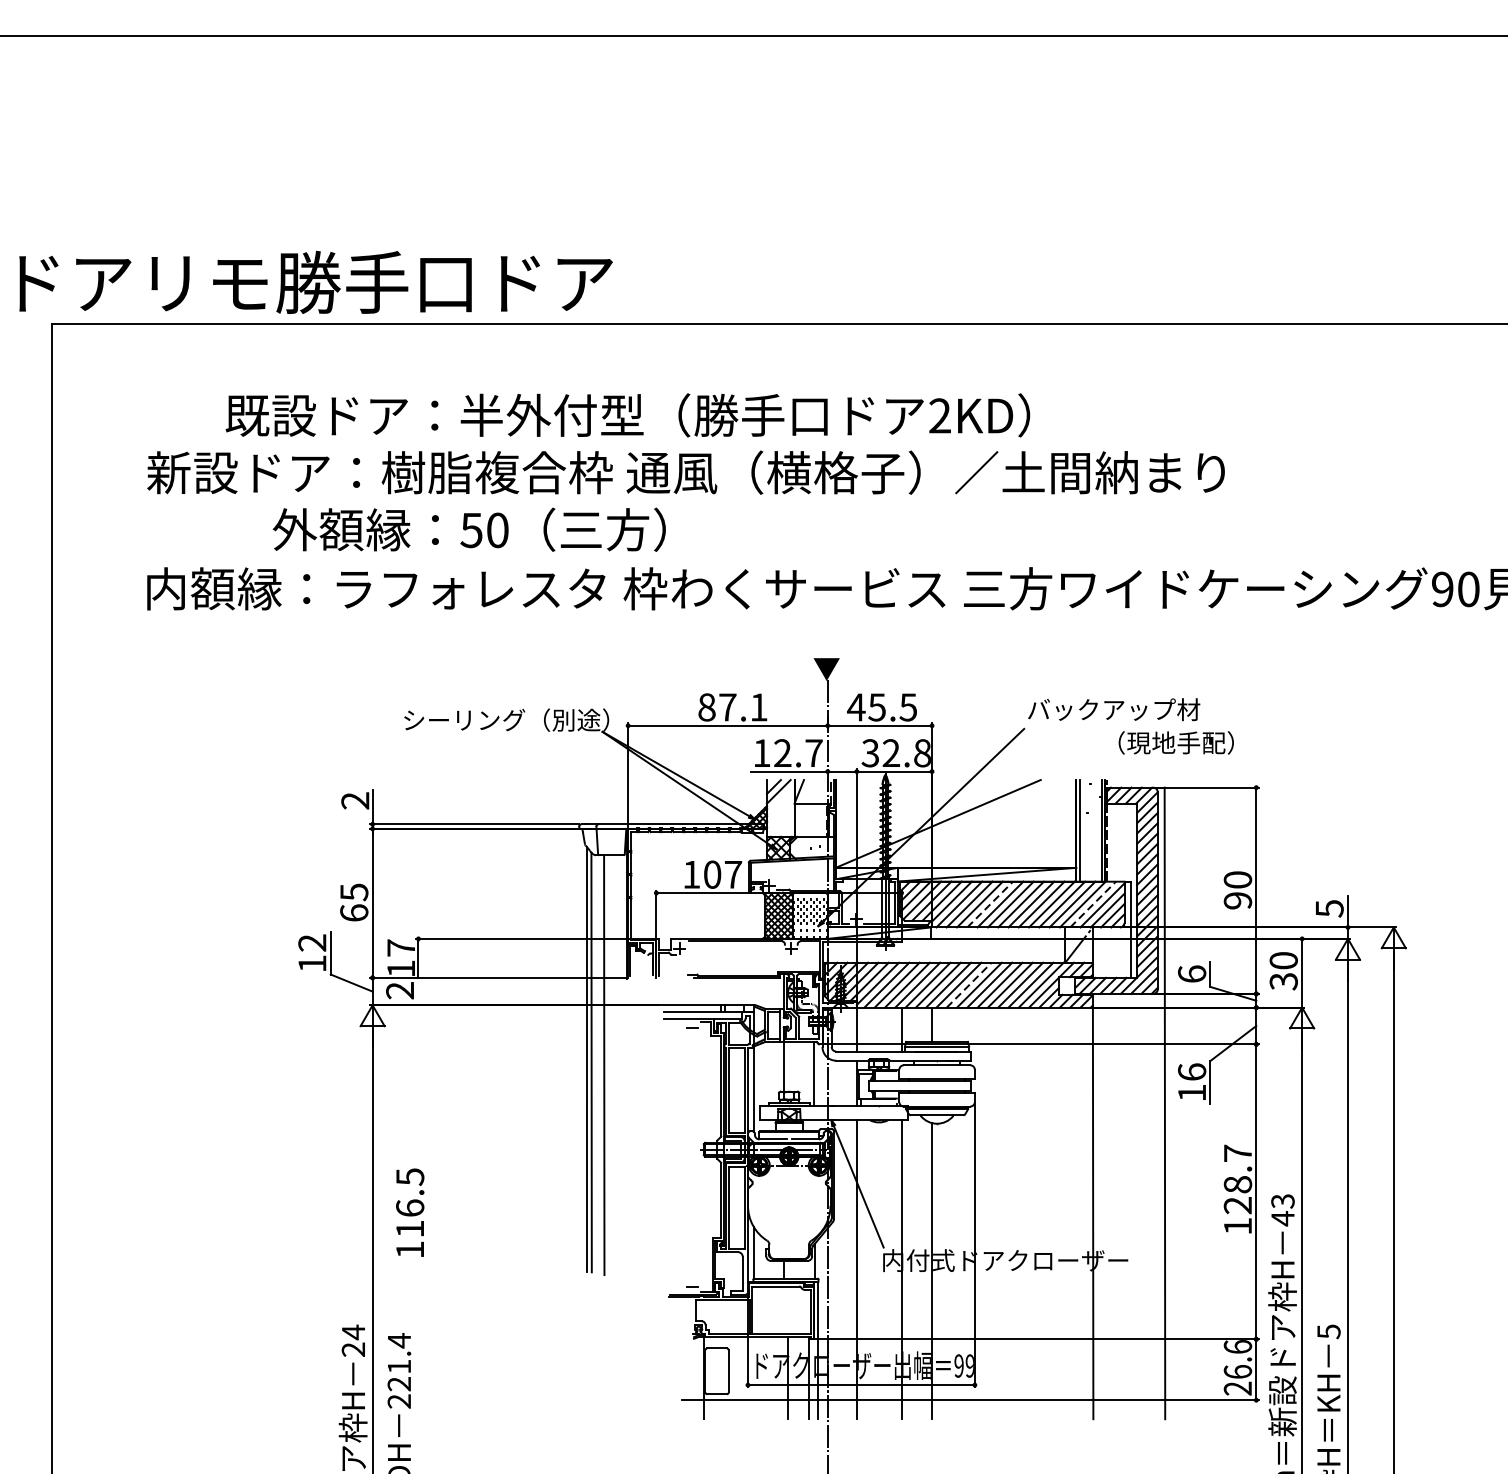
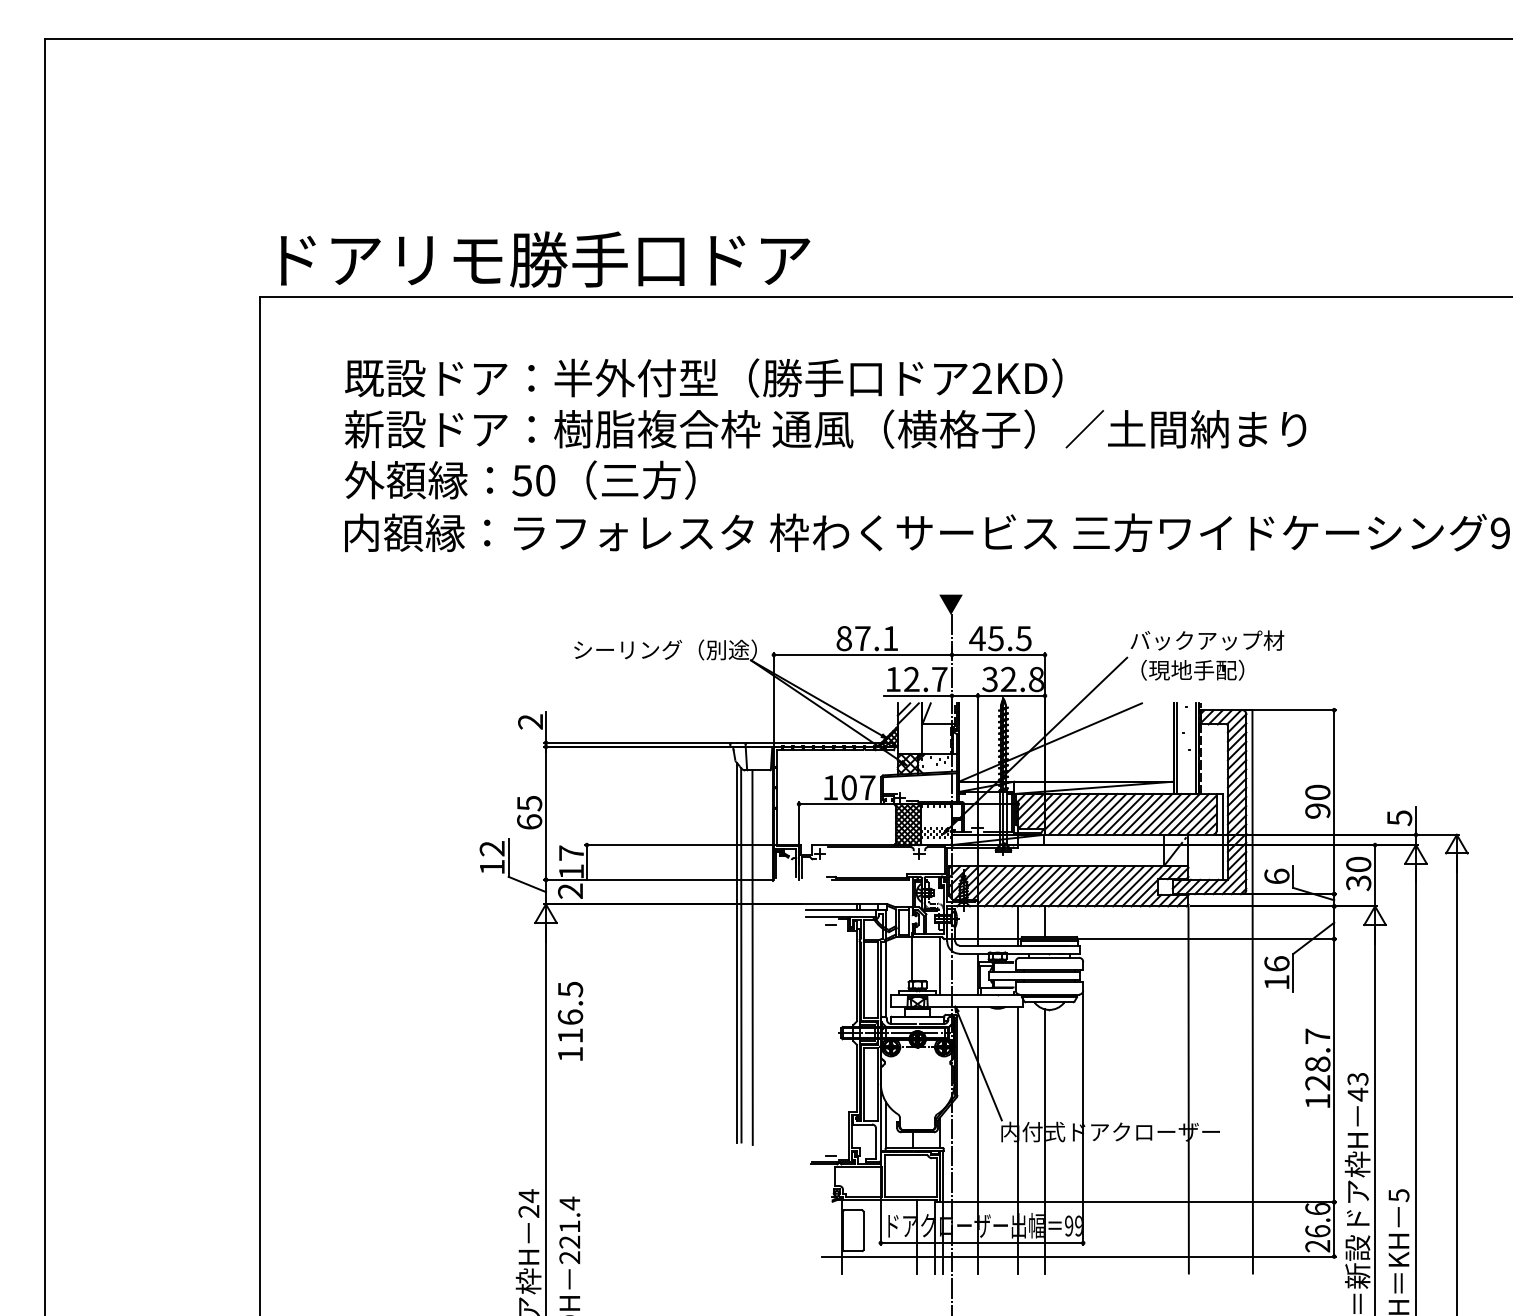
text: (316, 282) -> (545, 259), moved
text: (627, 414) -> (703, 377), moved
text: (469, 529) -> (520, 479), moved
text: (1175, 742) -> (1192, 669), moved
line: (989, 904) -> (1096, 814), dashed -> solid
line: (1092, 904) -> (1188, 814), dashed -> solid
line: (969, 985) -> (1078, 886), dashed -> solid
text: (410, 1212) -> (570, 1021), moved

